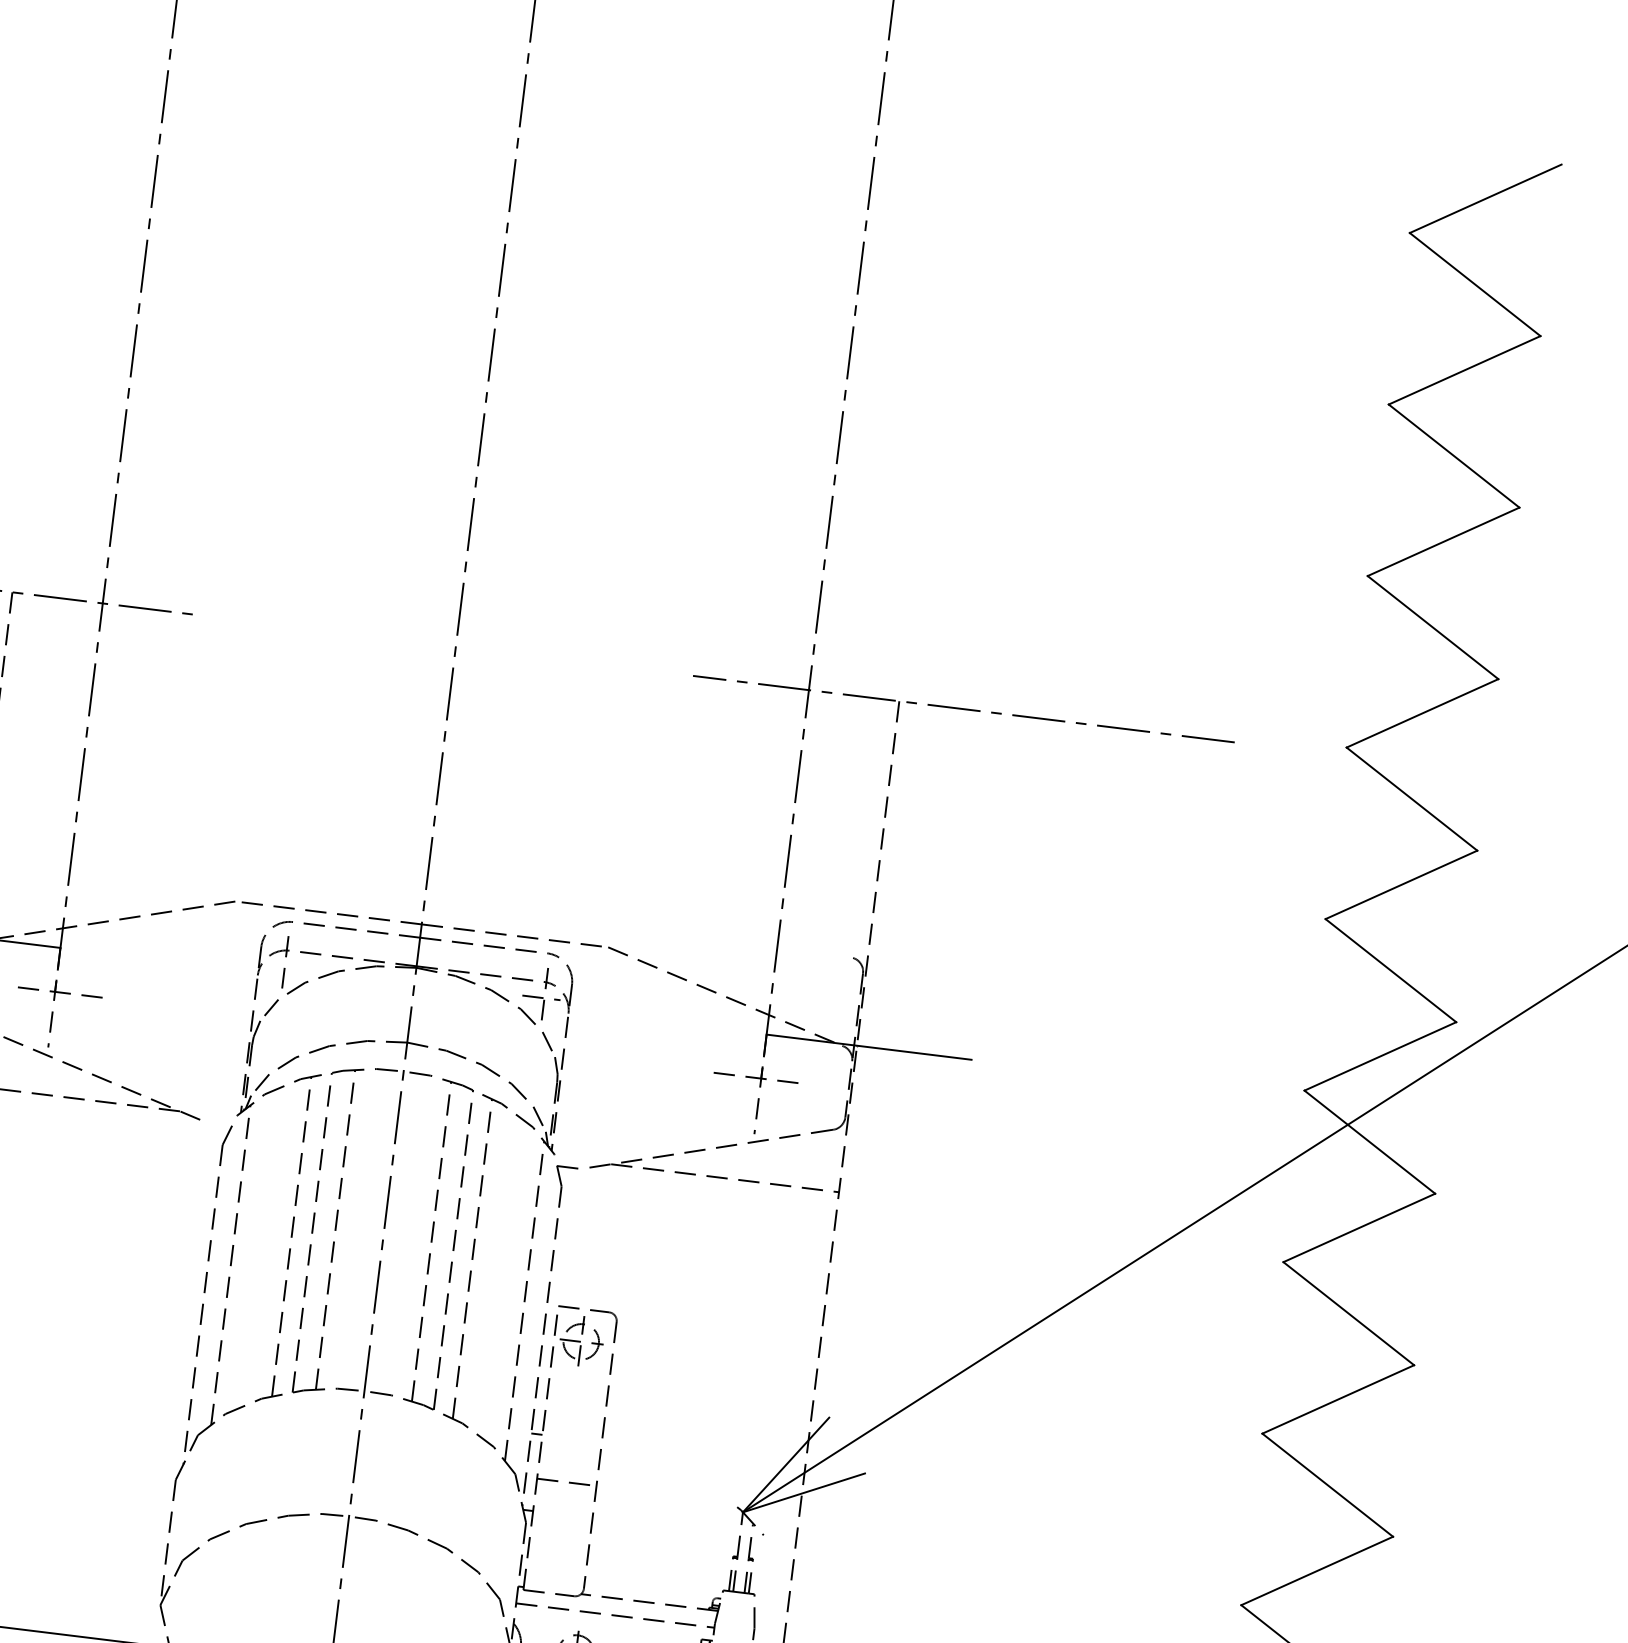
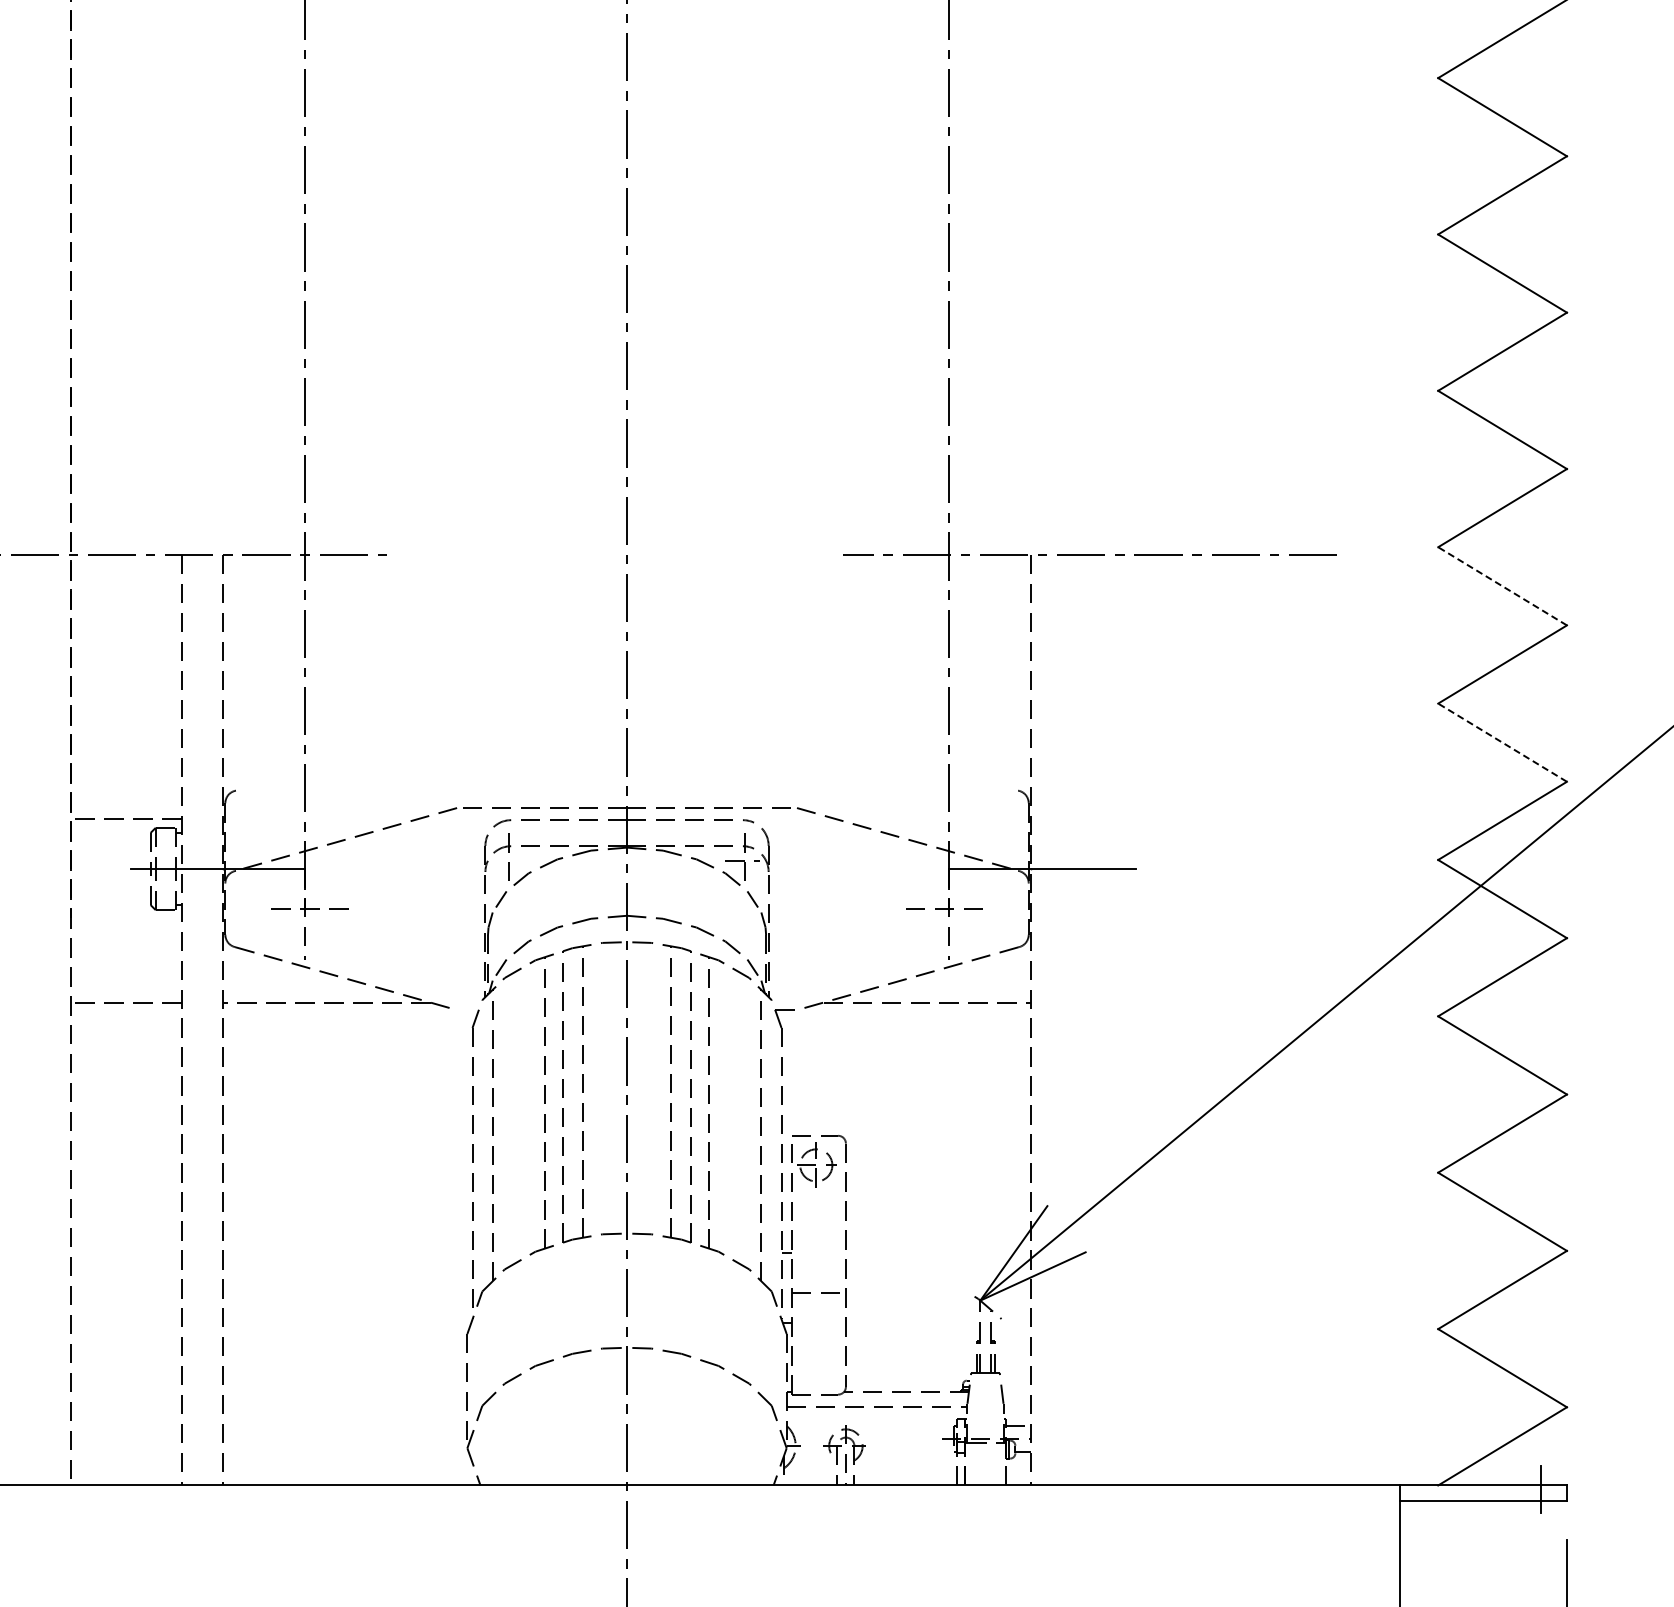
line: (1411, 799) -> (1502, 586), solid -> dashed
line: (1390, 970) -> (1502, 742), solid -> dashed

